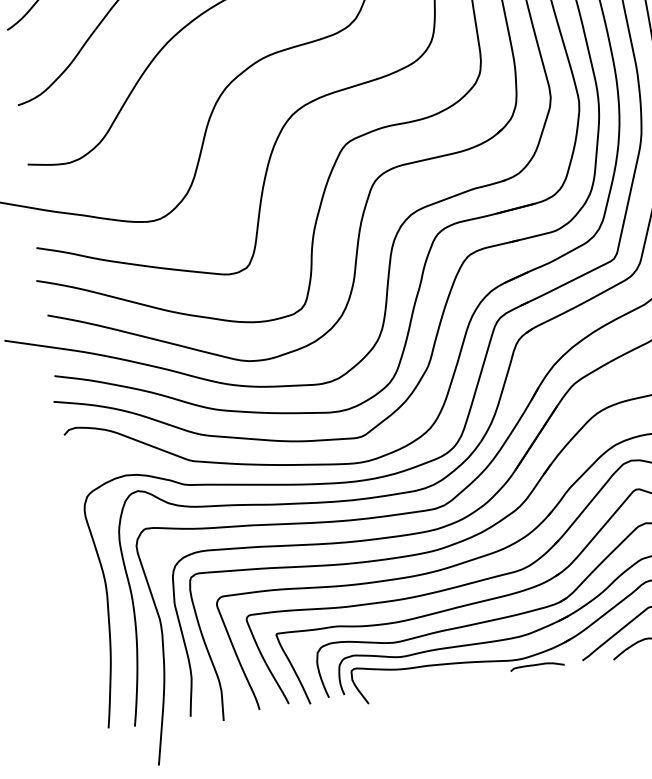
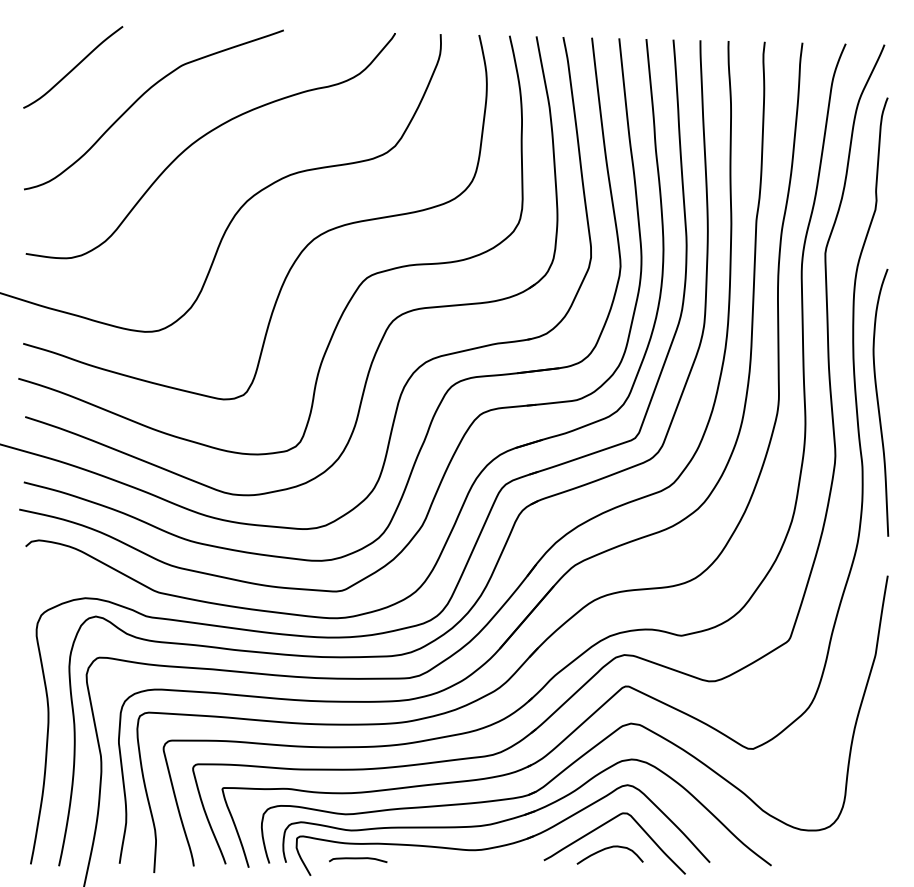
curve: (537, 665) -> (358, 859), moved

